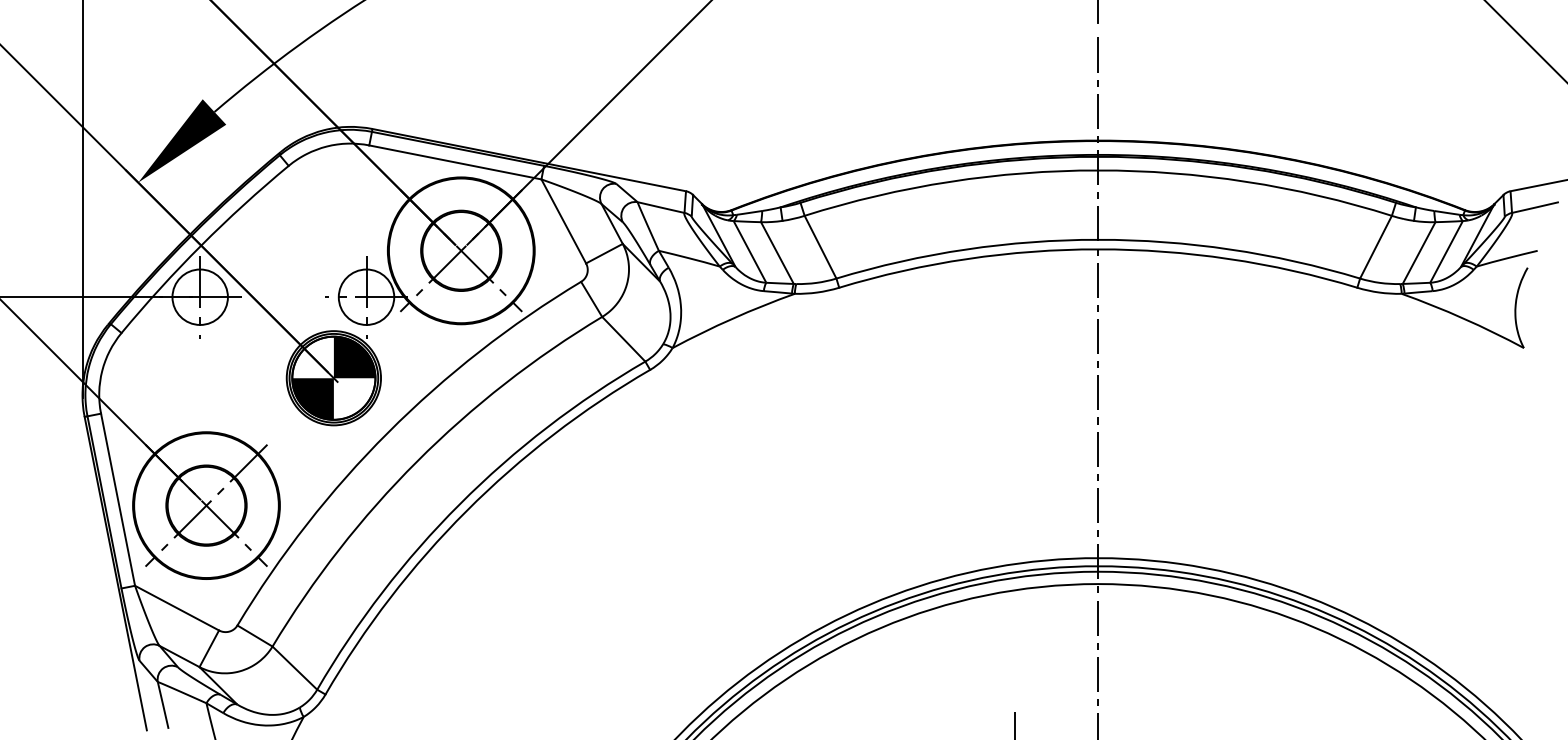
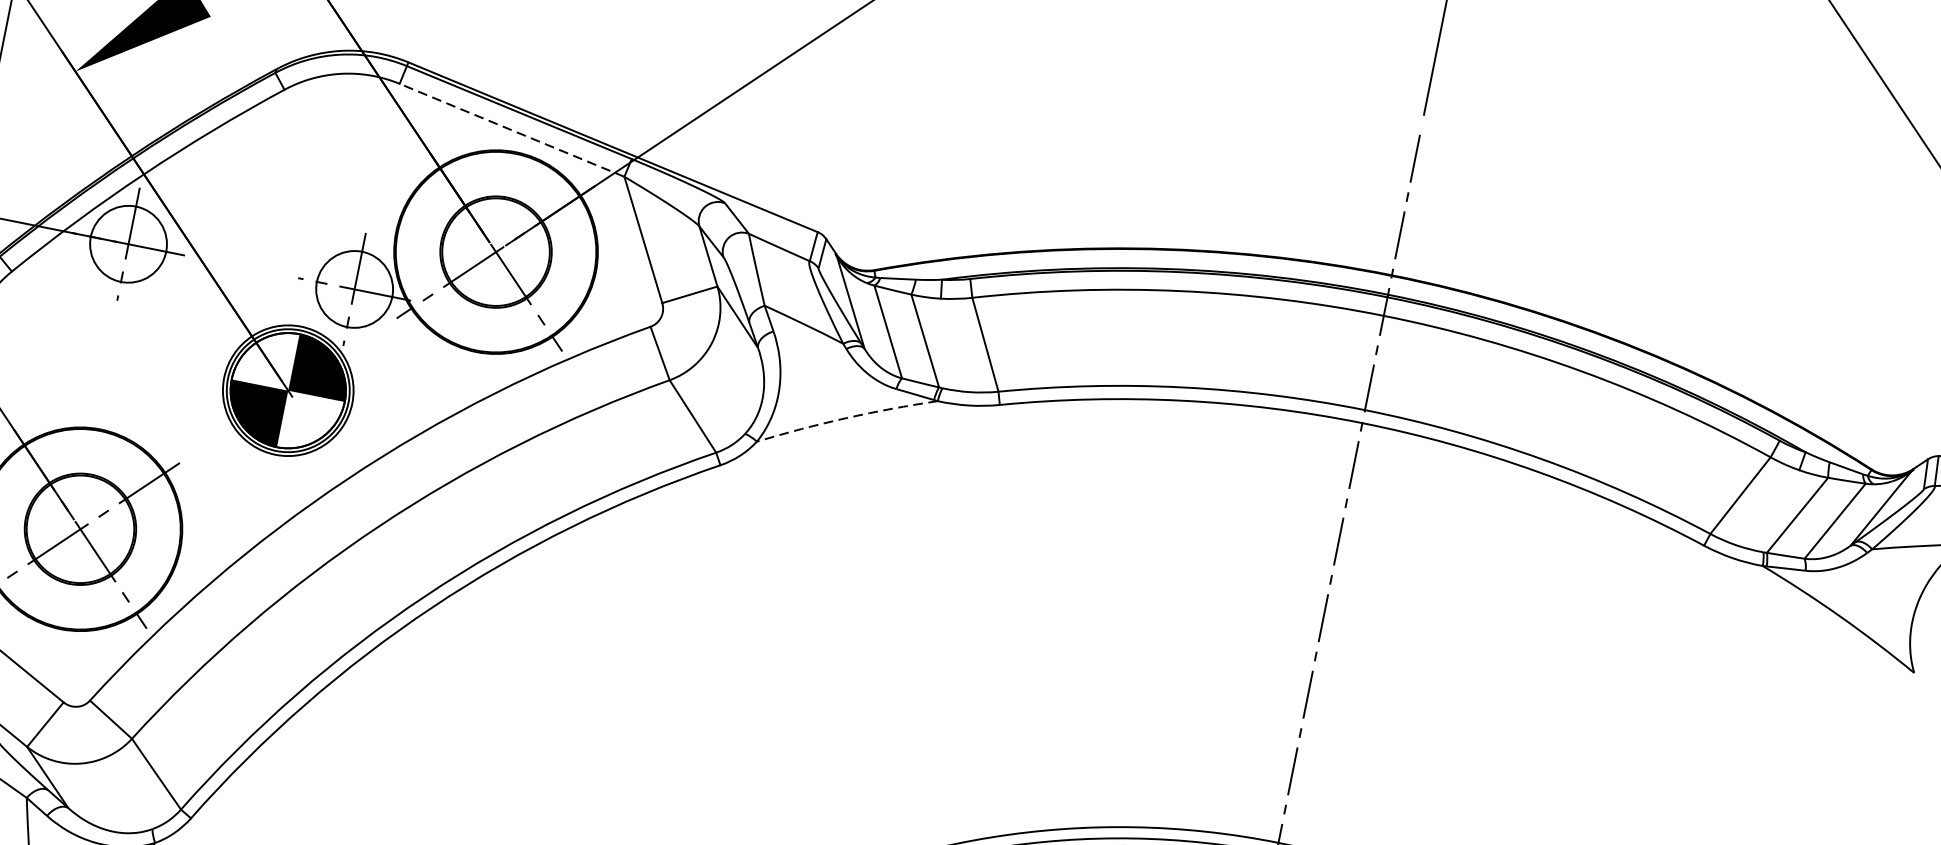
line: (455, 162) -> (512, 130), solid -> dashed
arc: (732, 318) -> (846, 417), solid -> dashed

